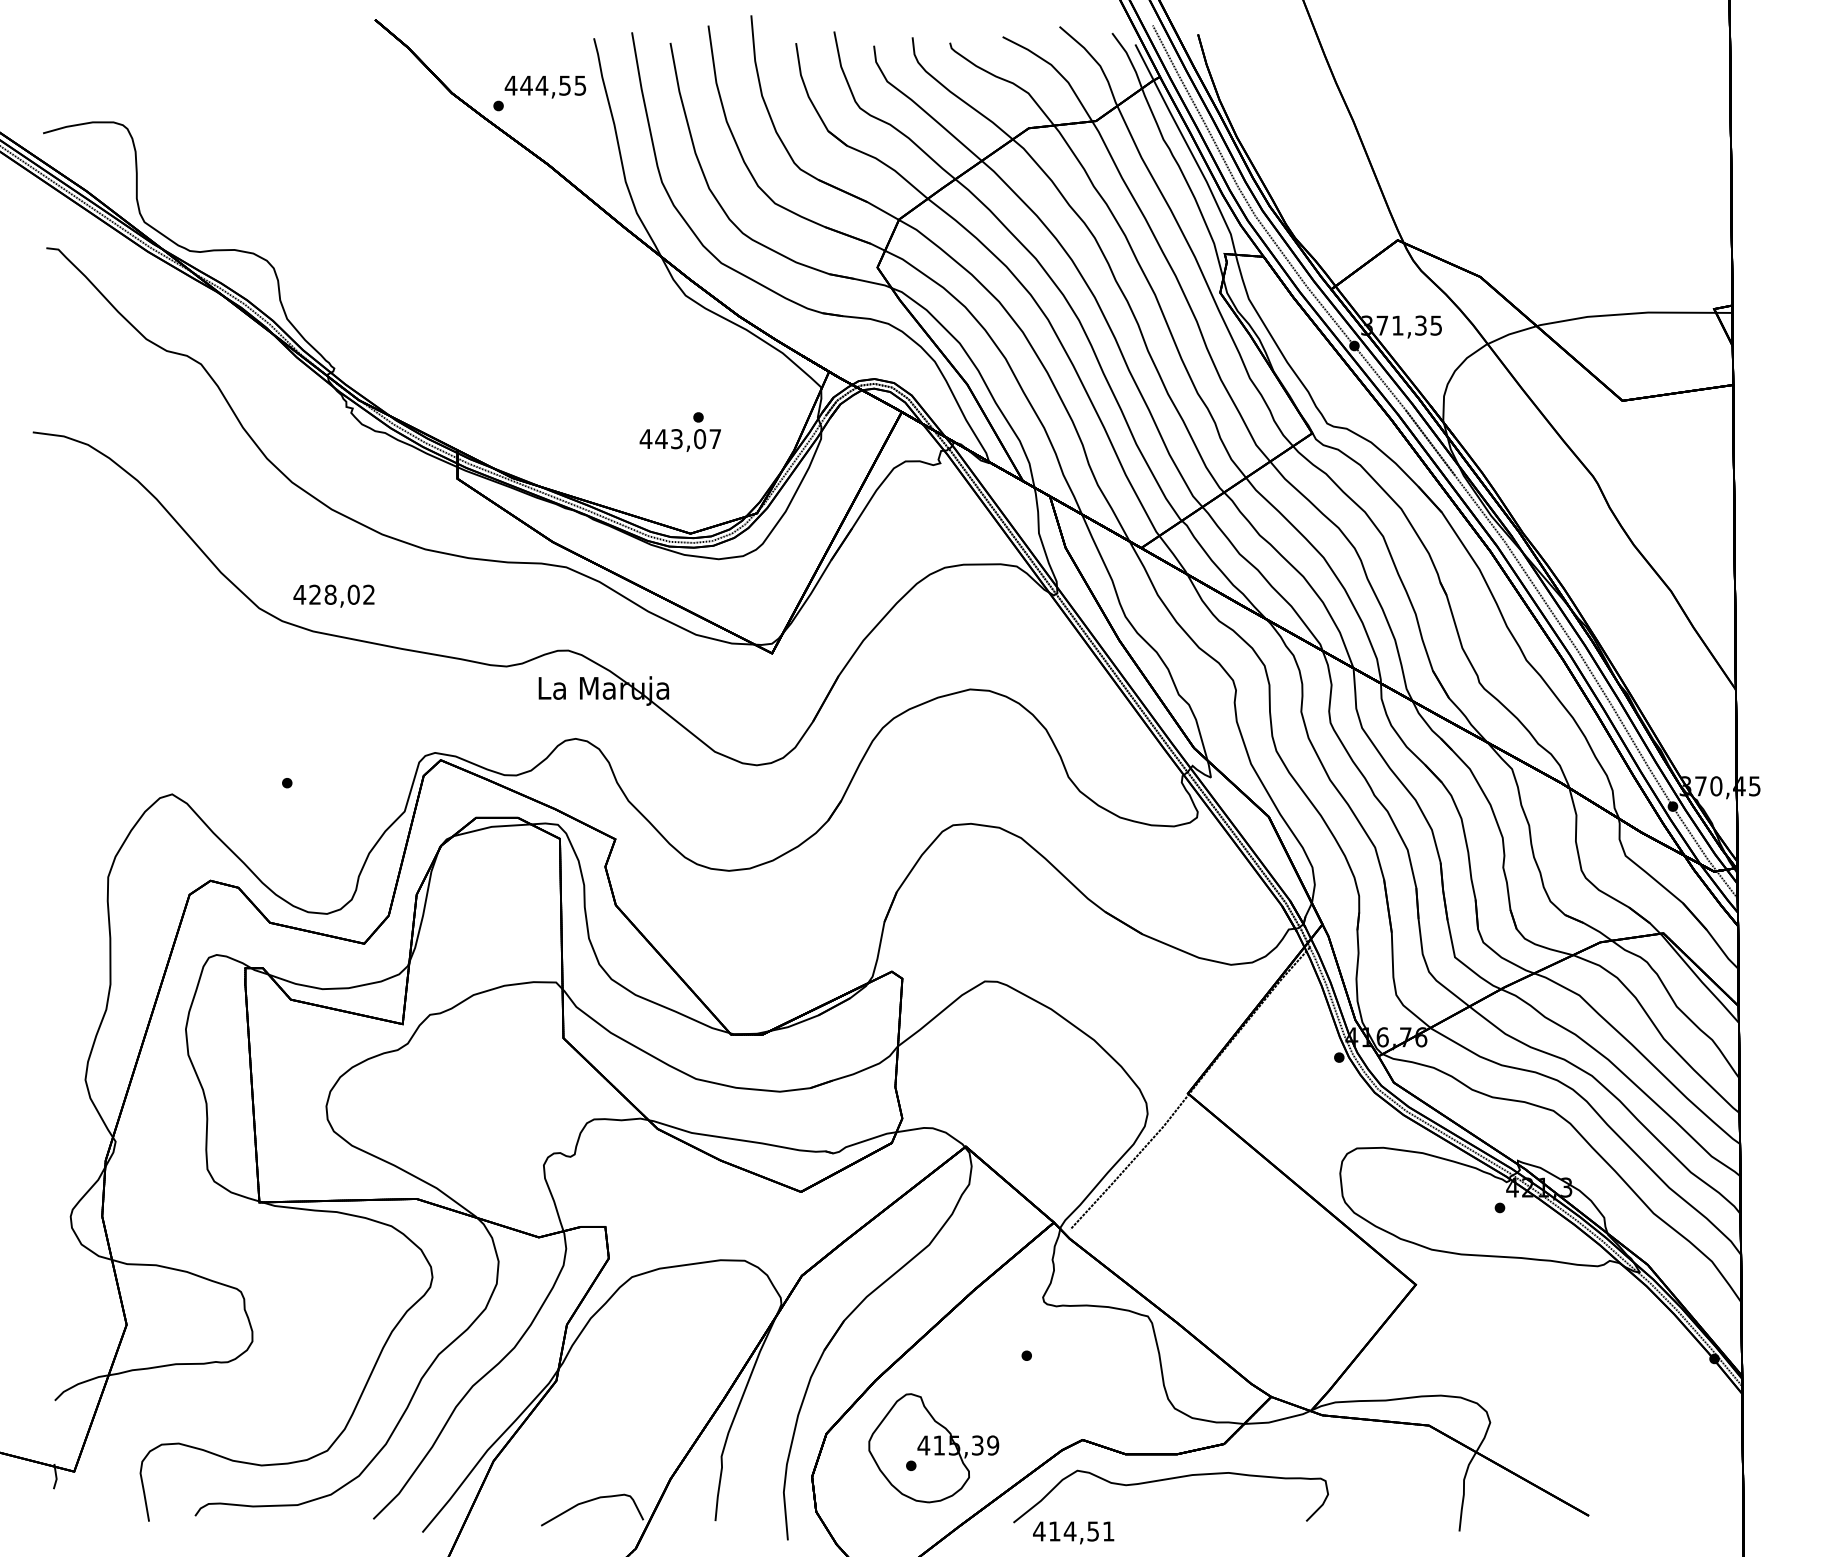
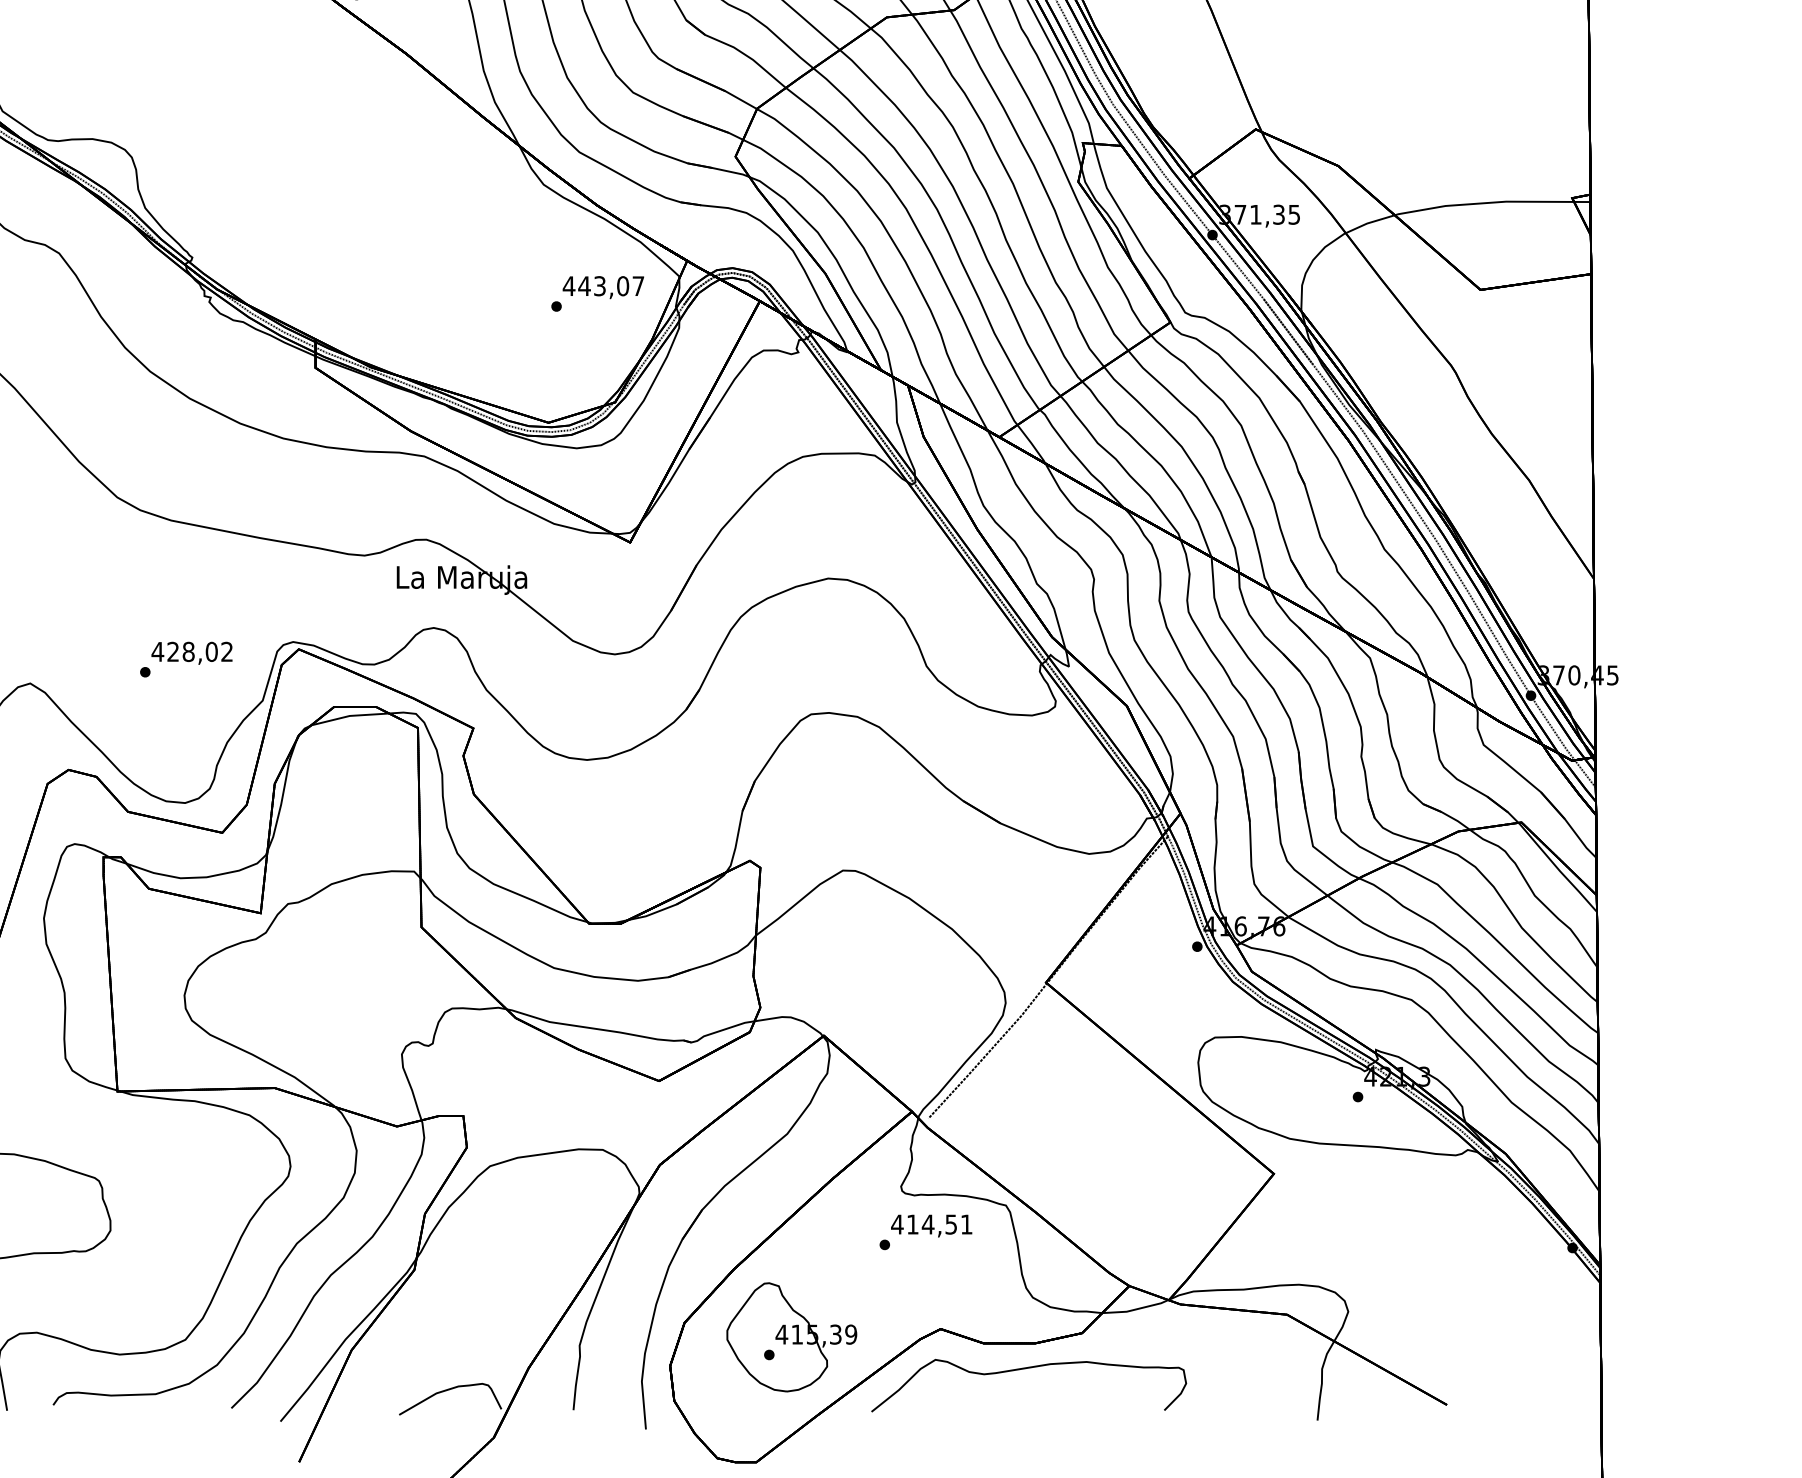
text: (679, 440) -> (602, 287), moved
text: (333, 595) -> (191, 652), moved
text: (1073, 1532) -> (931, 1225), moved

